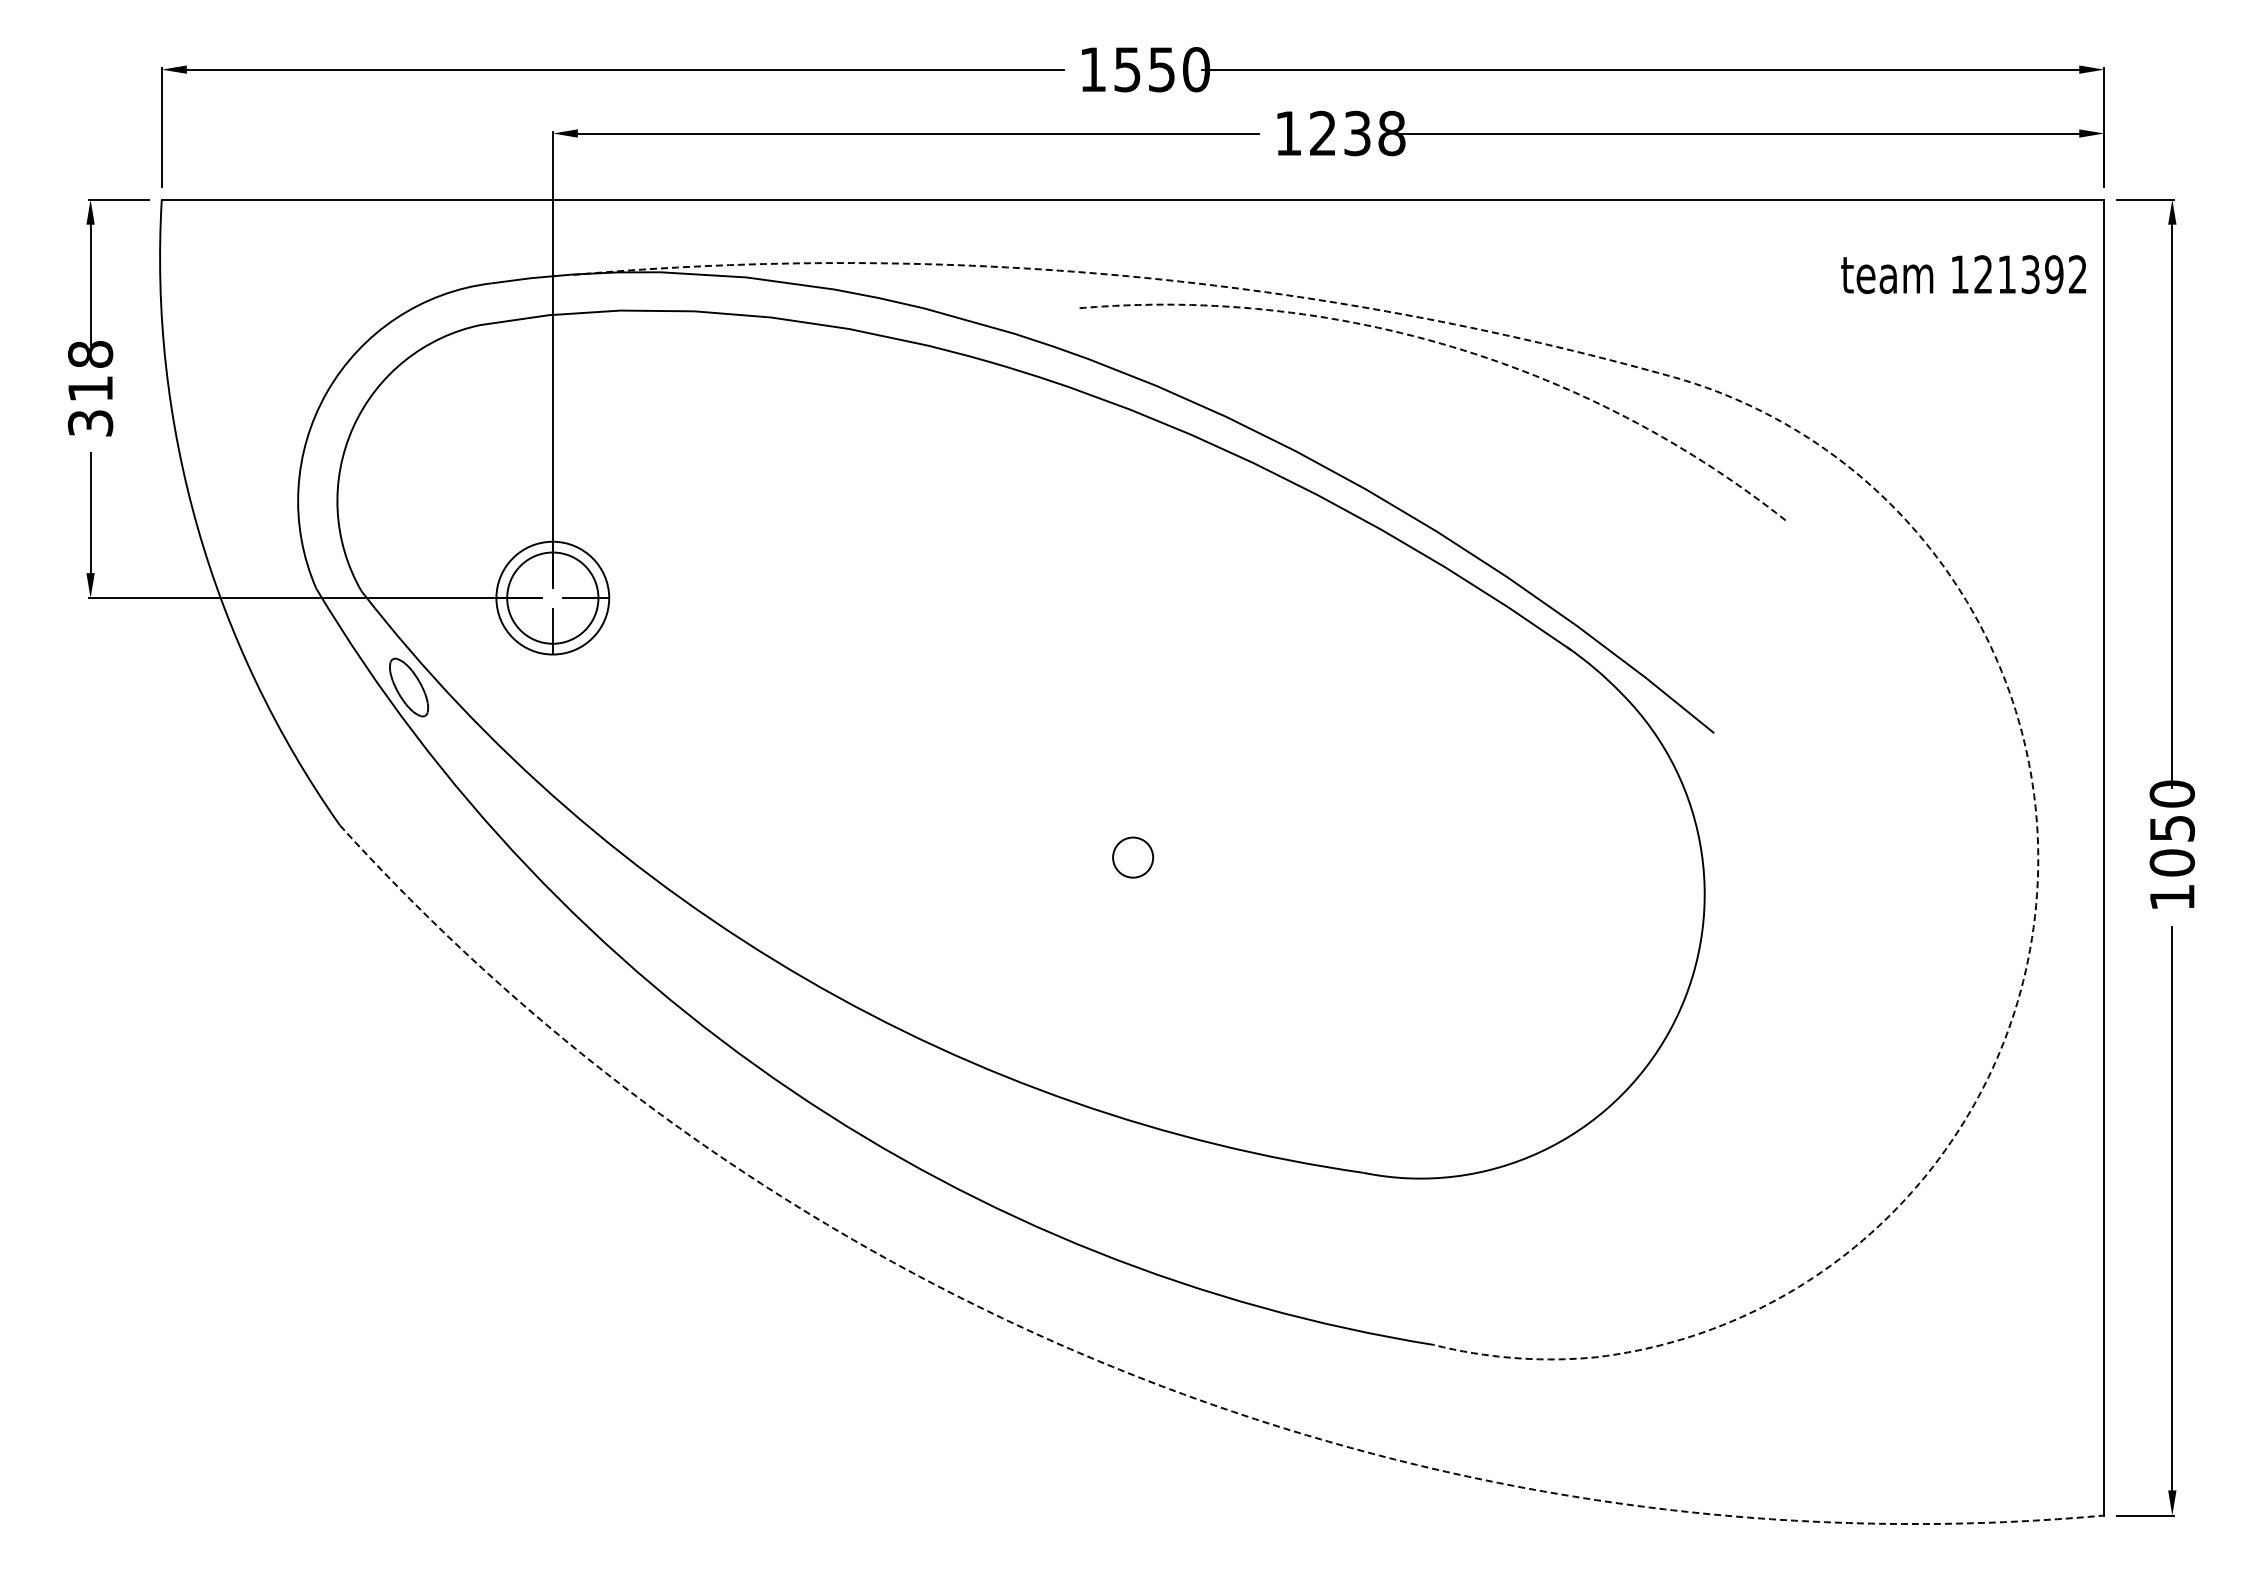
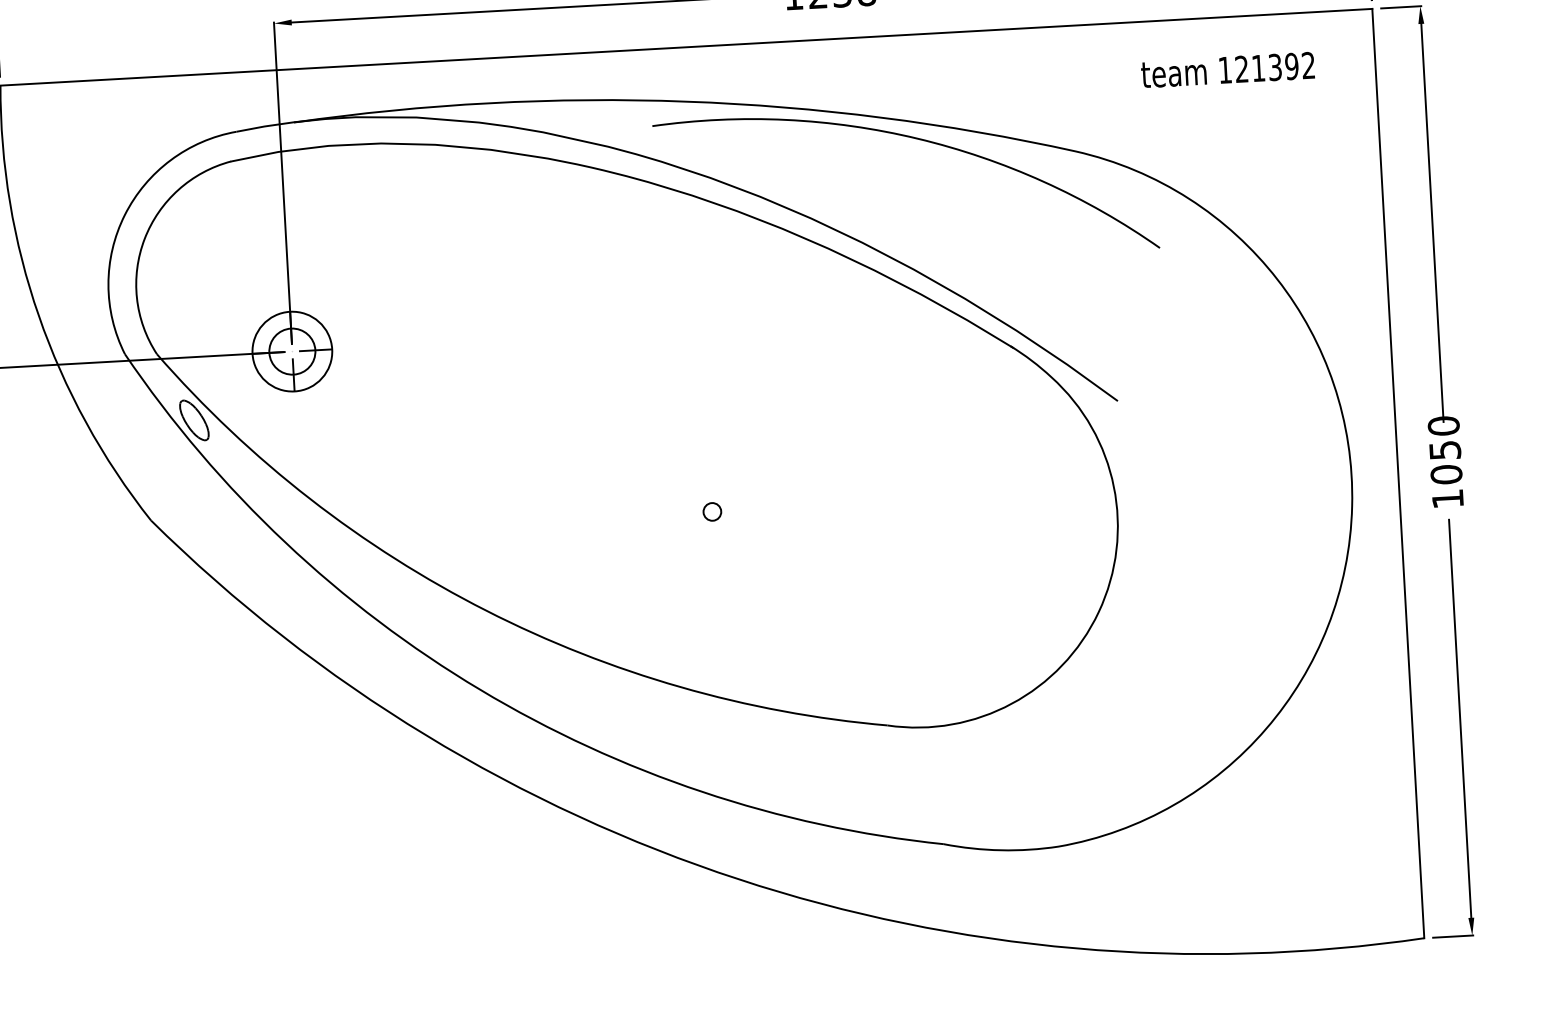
text: (1963, 274) -> (1227, 70), moved
arc: (1452, 346) -> (917, 138), dashed -> solid
line: (1878, 492) -> (1224, 224), dashed -> solid
circle: (552, 597) -> (292, 351), size x0.71
circle: (1132, 857) -> (711, 511), size x0.62
arc: (1140, 1378) -> (738, 879), dashed -> solid

